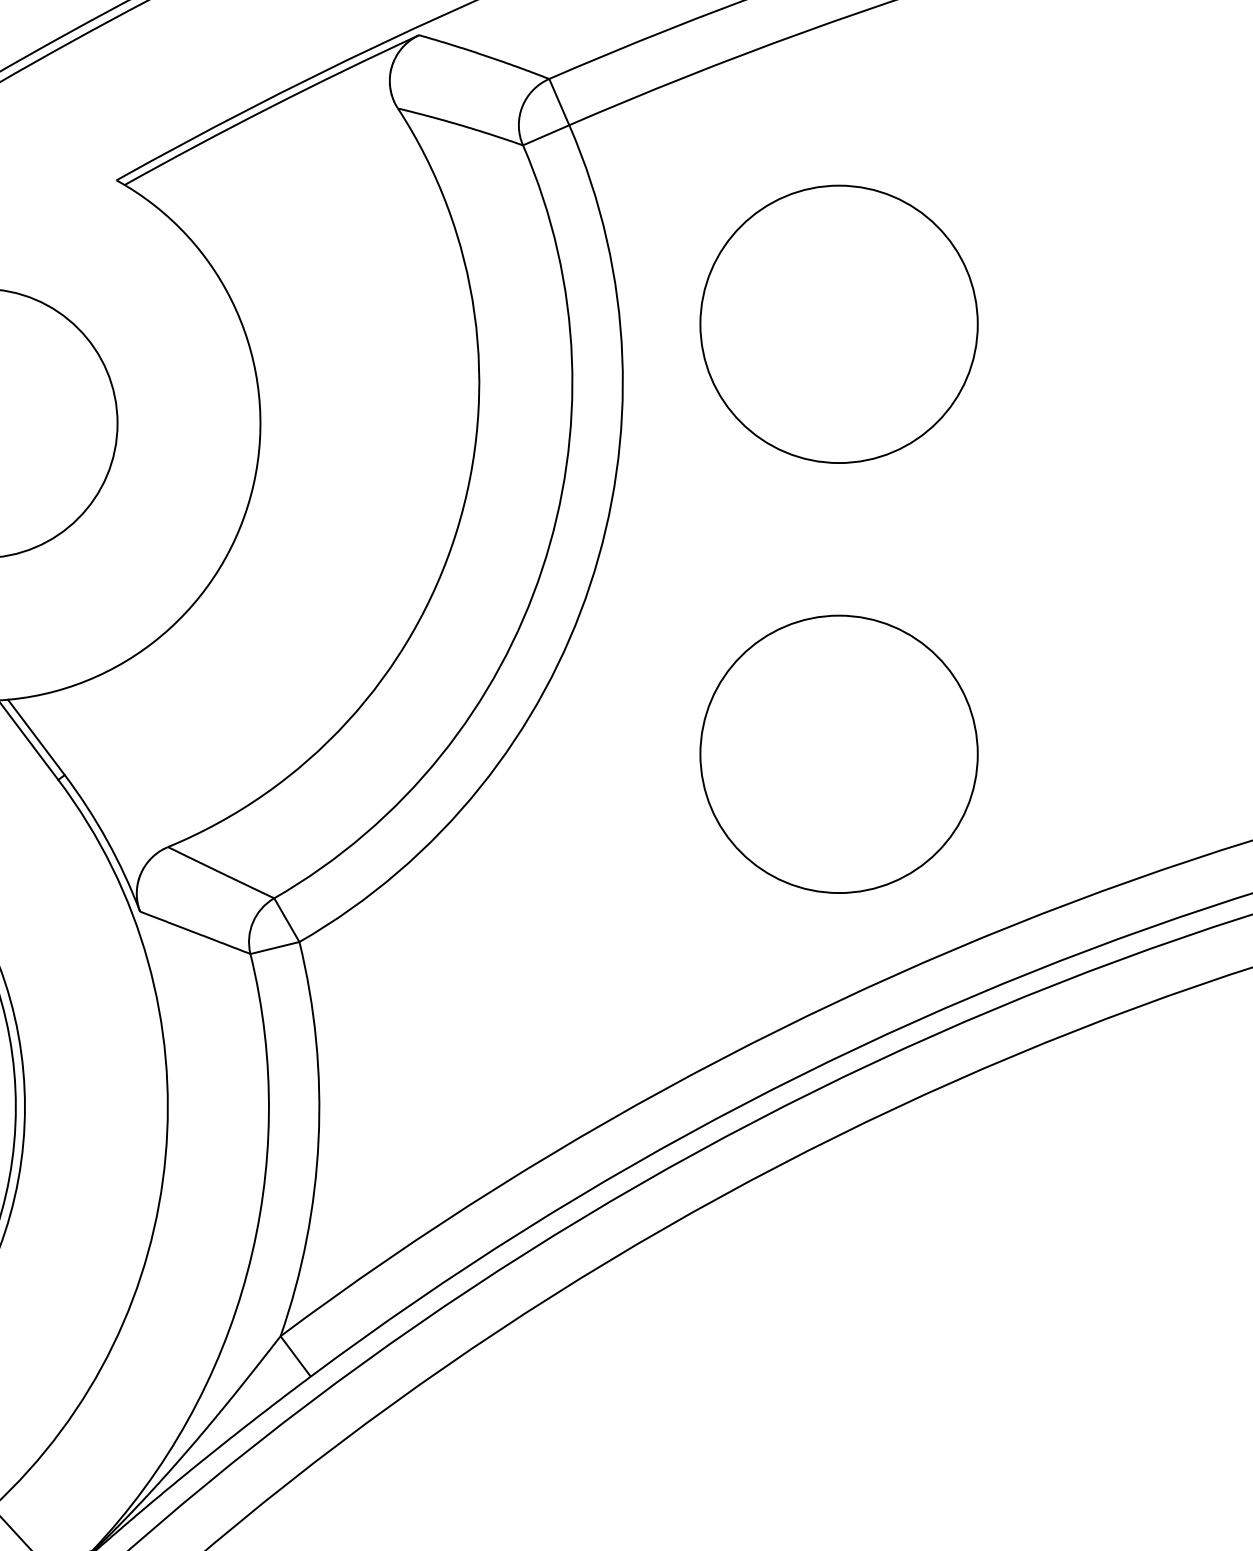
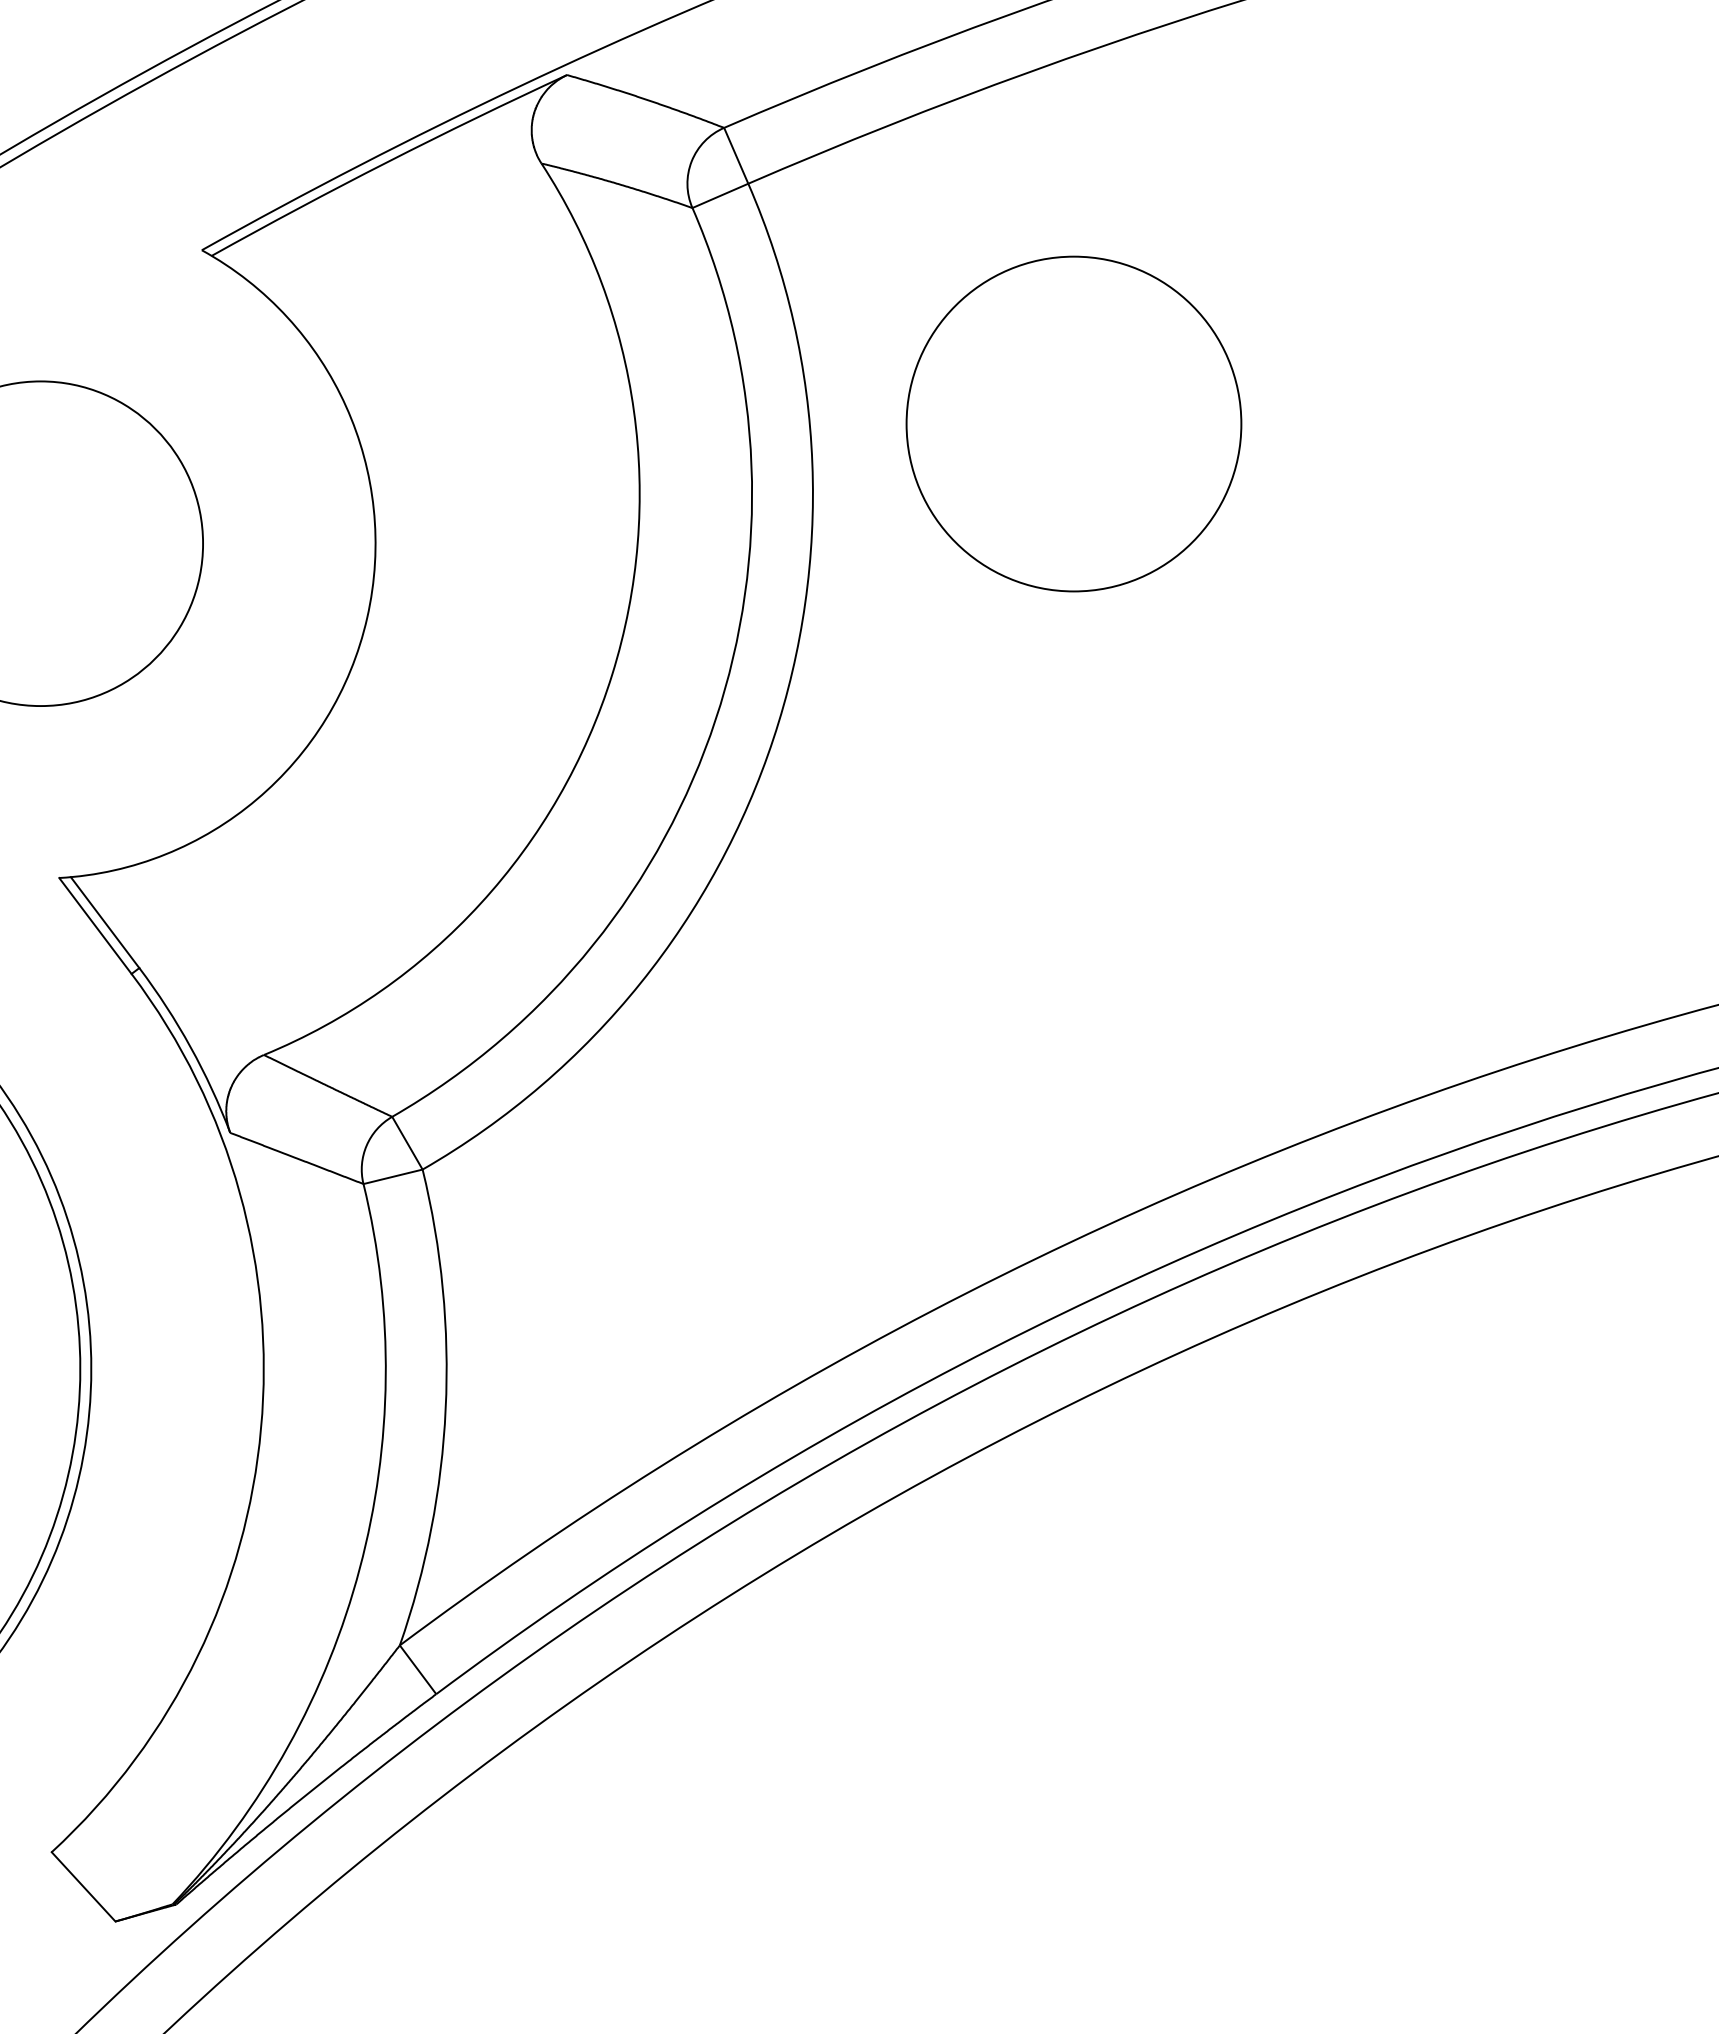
circle: (838, 753) -> (1073, 942), removed

